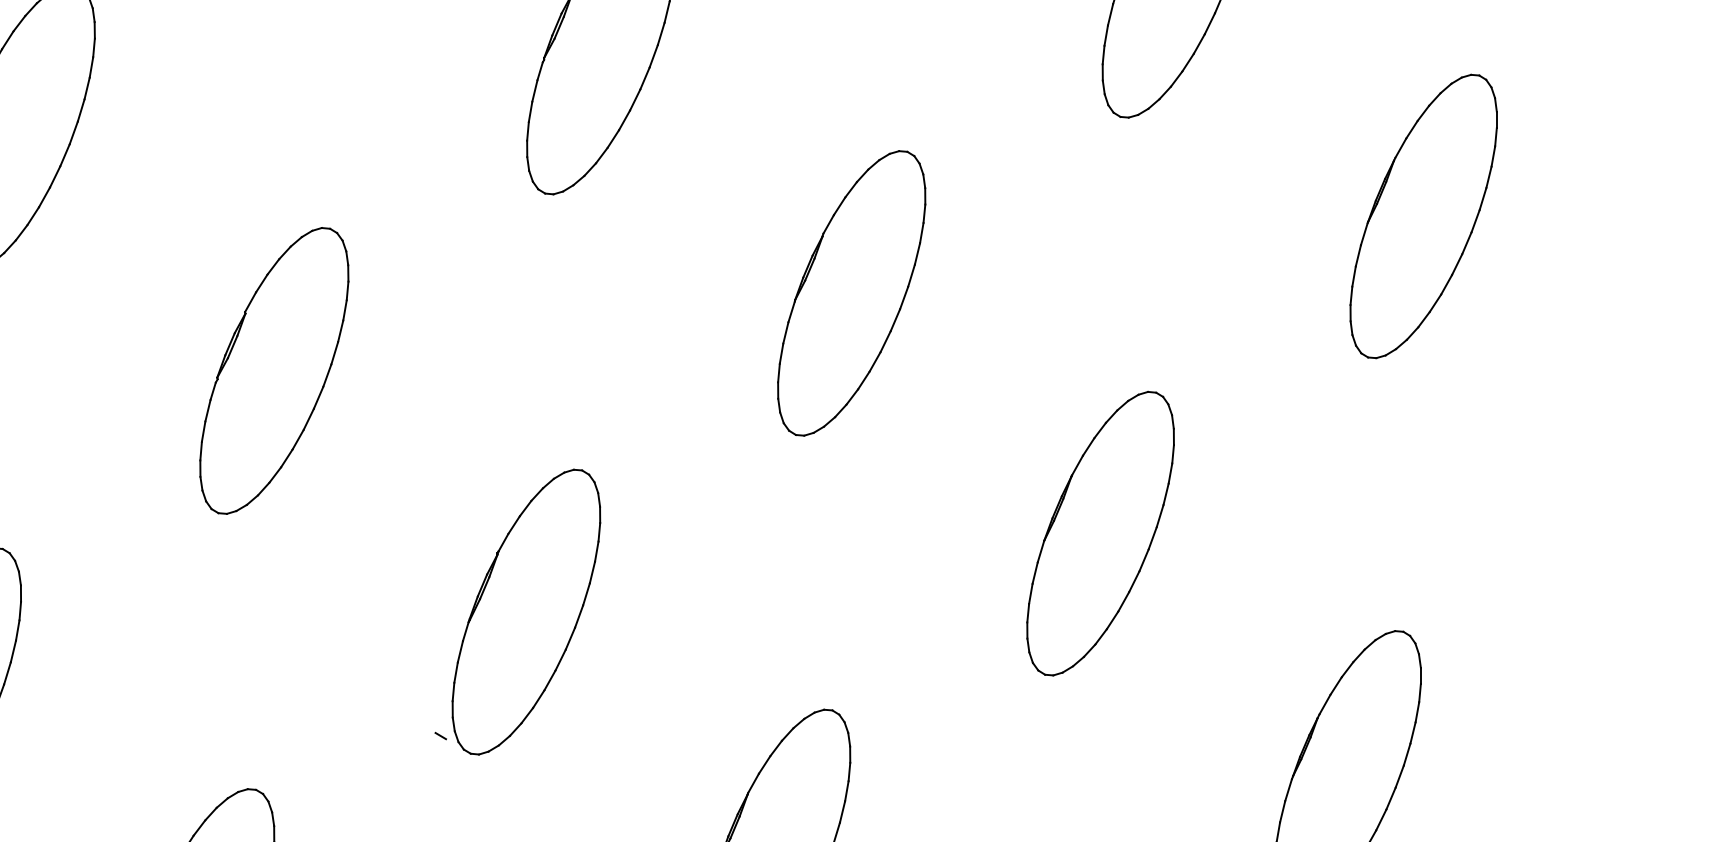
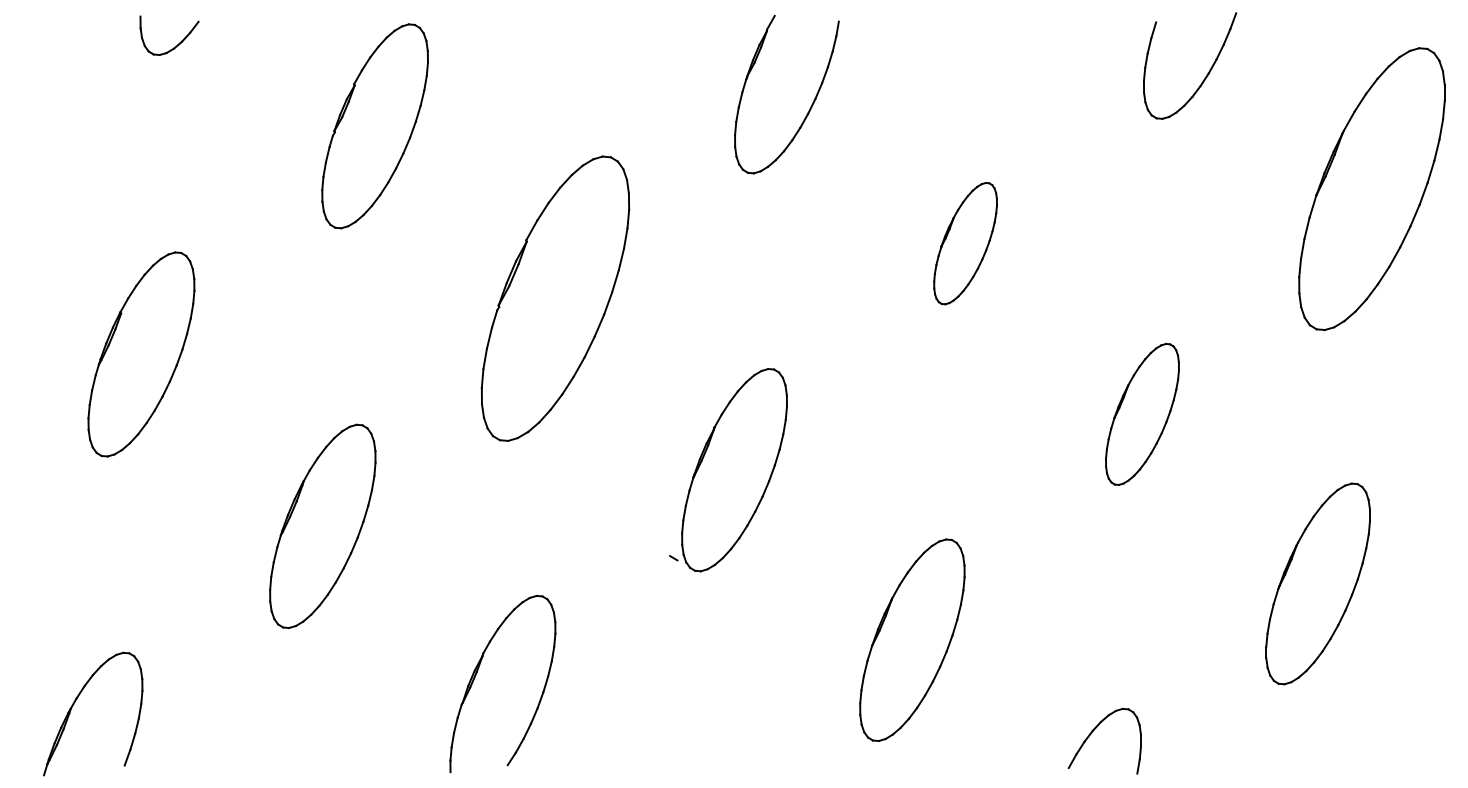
part: (1422, 215) -> (1371, 188), size x1.4
part: (851, 293) -> (965, 243), size x0.6
part: (274, 370) -> (555, 298), size x1.4
part: (1100, 533) -> (1142, 414), size x0.7

